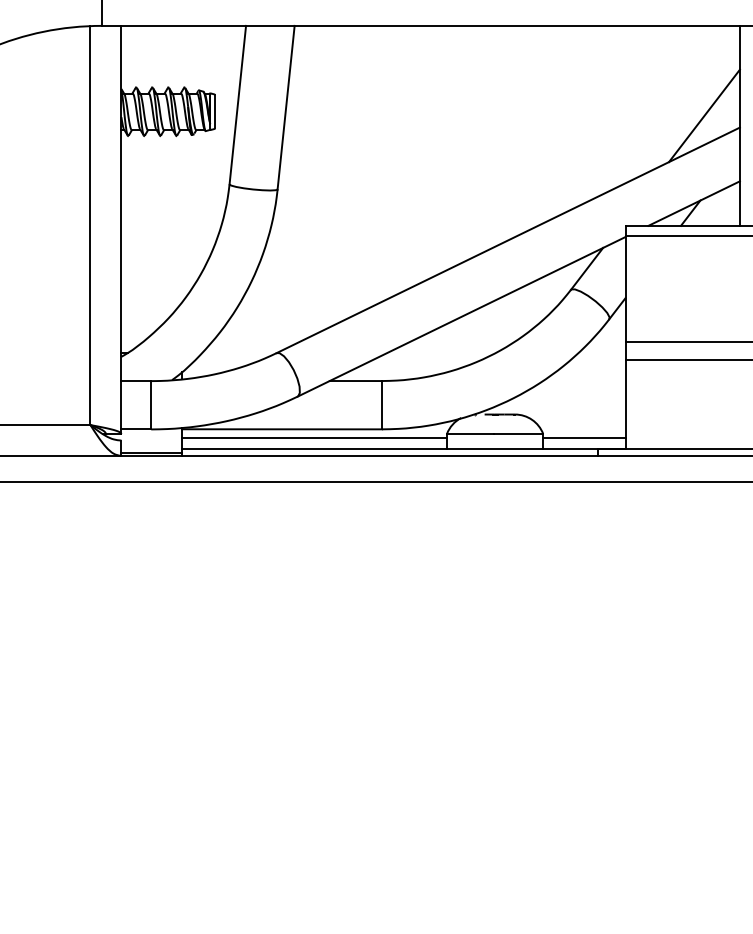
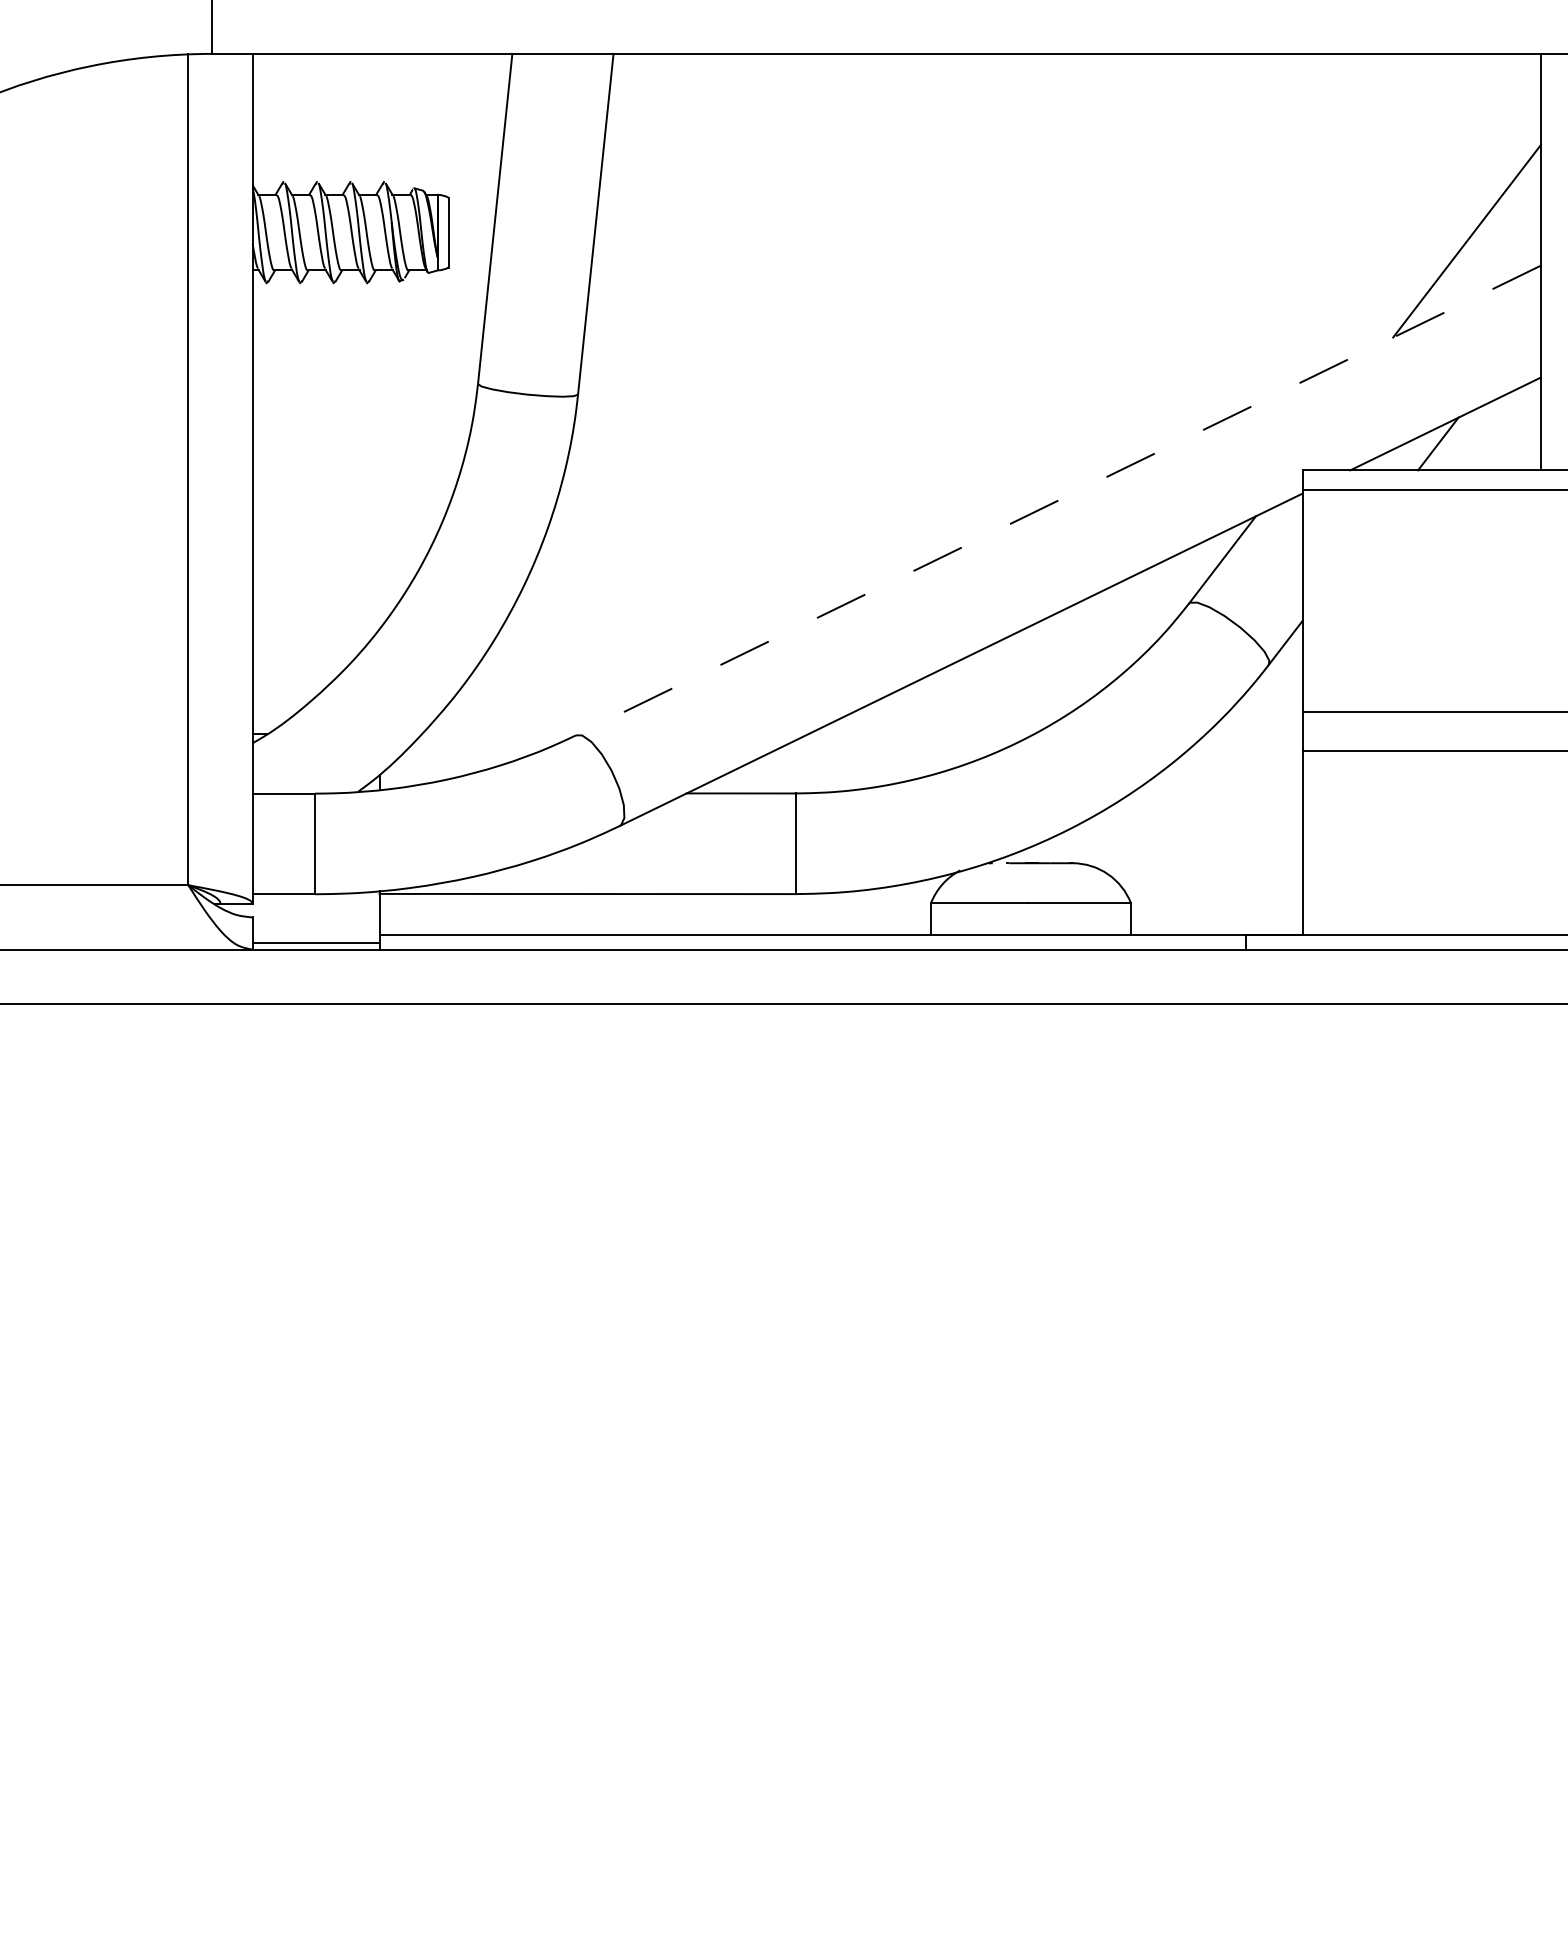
line: (508, 240) -> (1058, 500), solid -> dashed
line: (314, 437) -> (654, 911), removed
line: (584, 437) -> (1217, 911), removed

